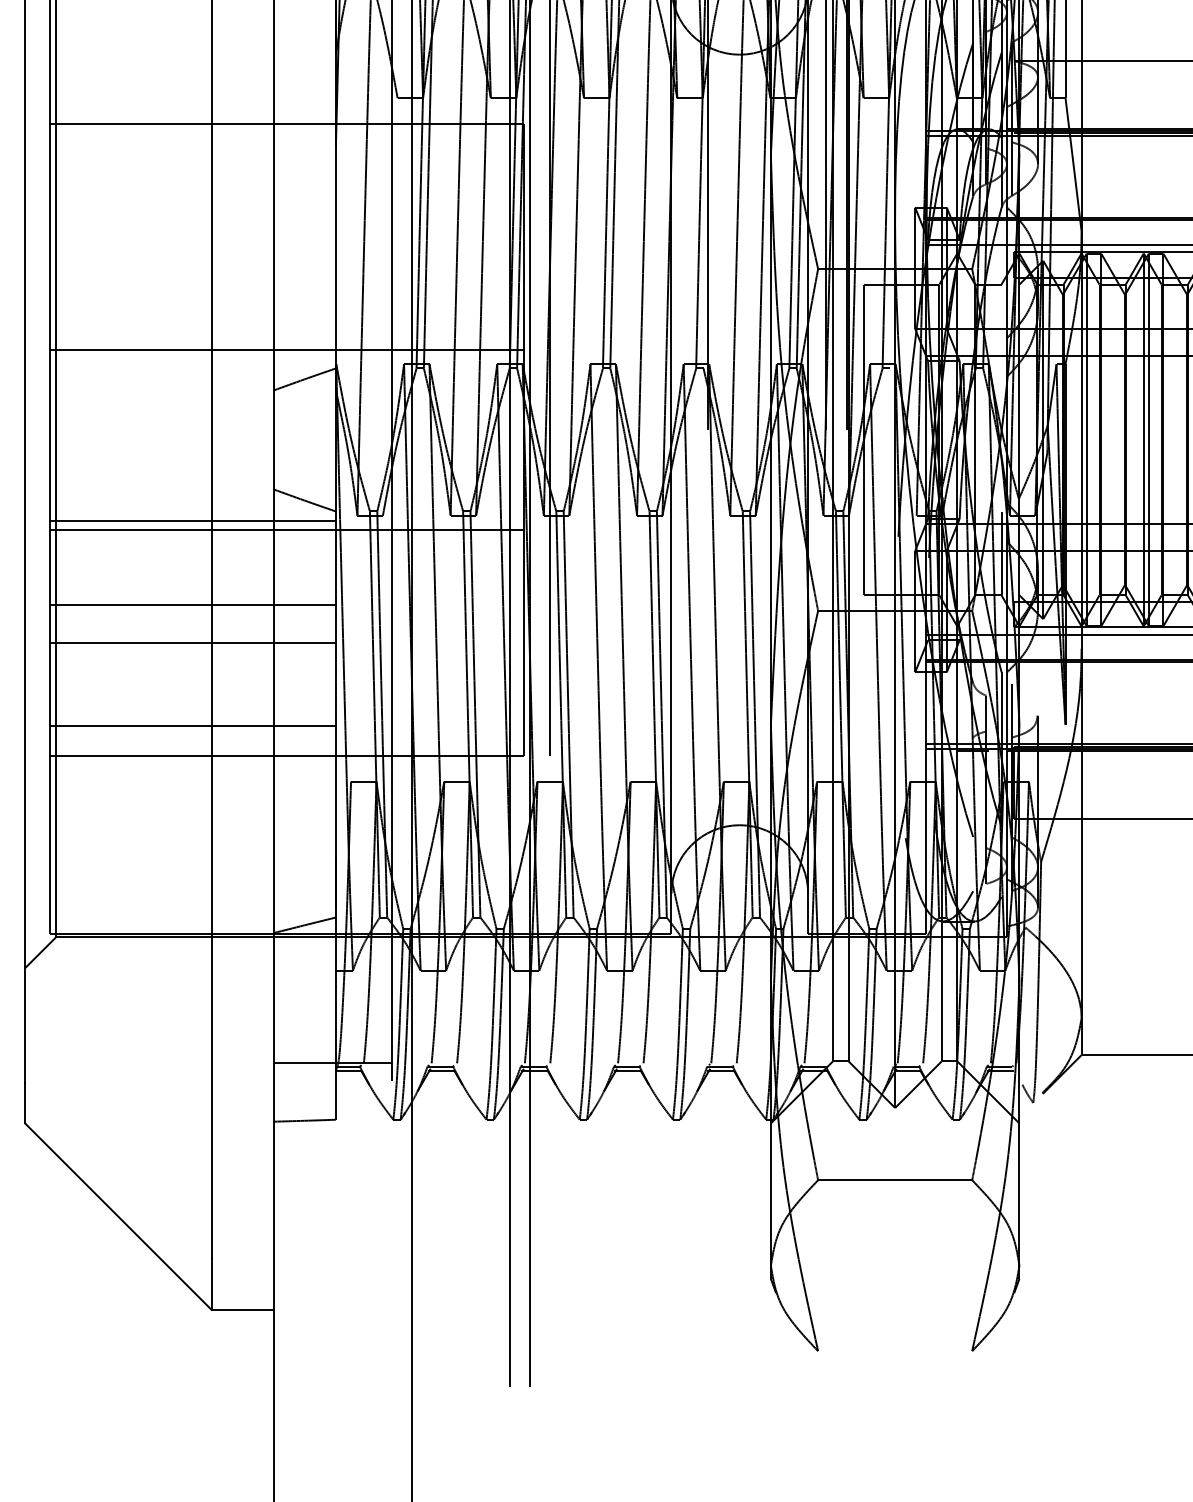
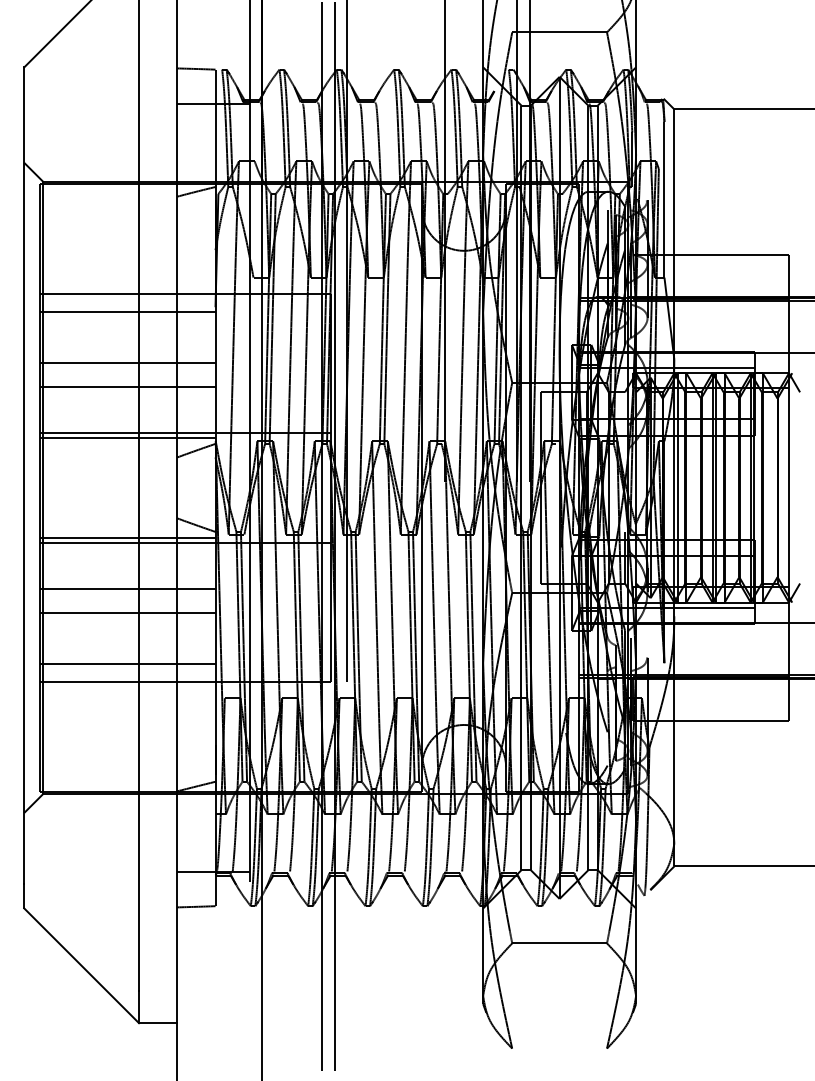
line: (192, 153) -> (127, 311), added
line: (192, 237) -> (127, 363), added
line: (192, 275) -> (127, 386), added
line: (192, 358) -> (127, 437), added

